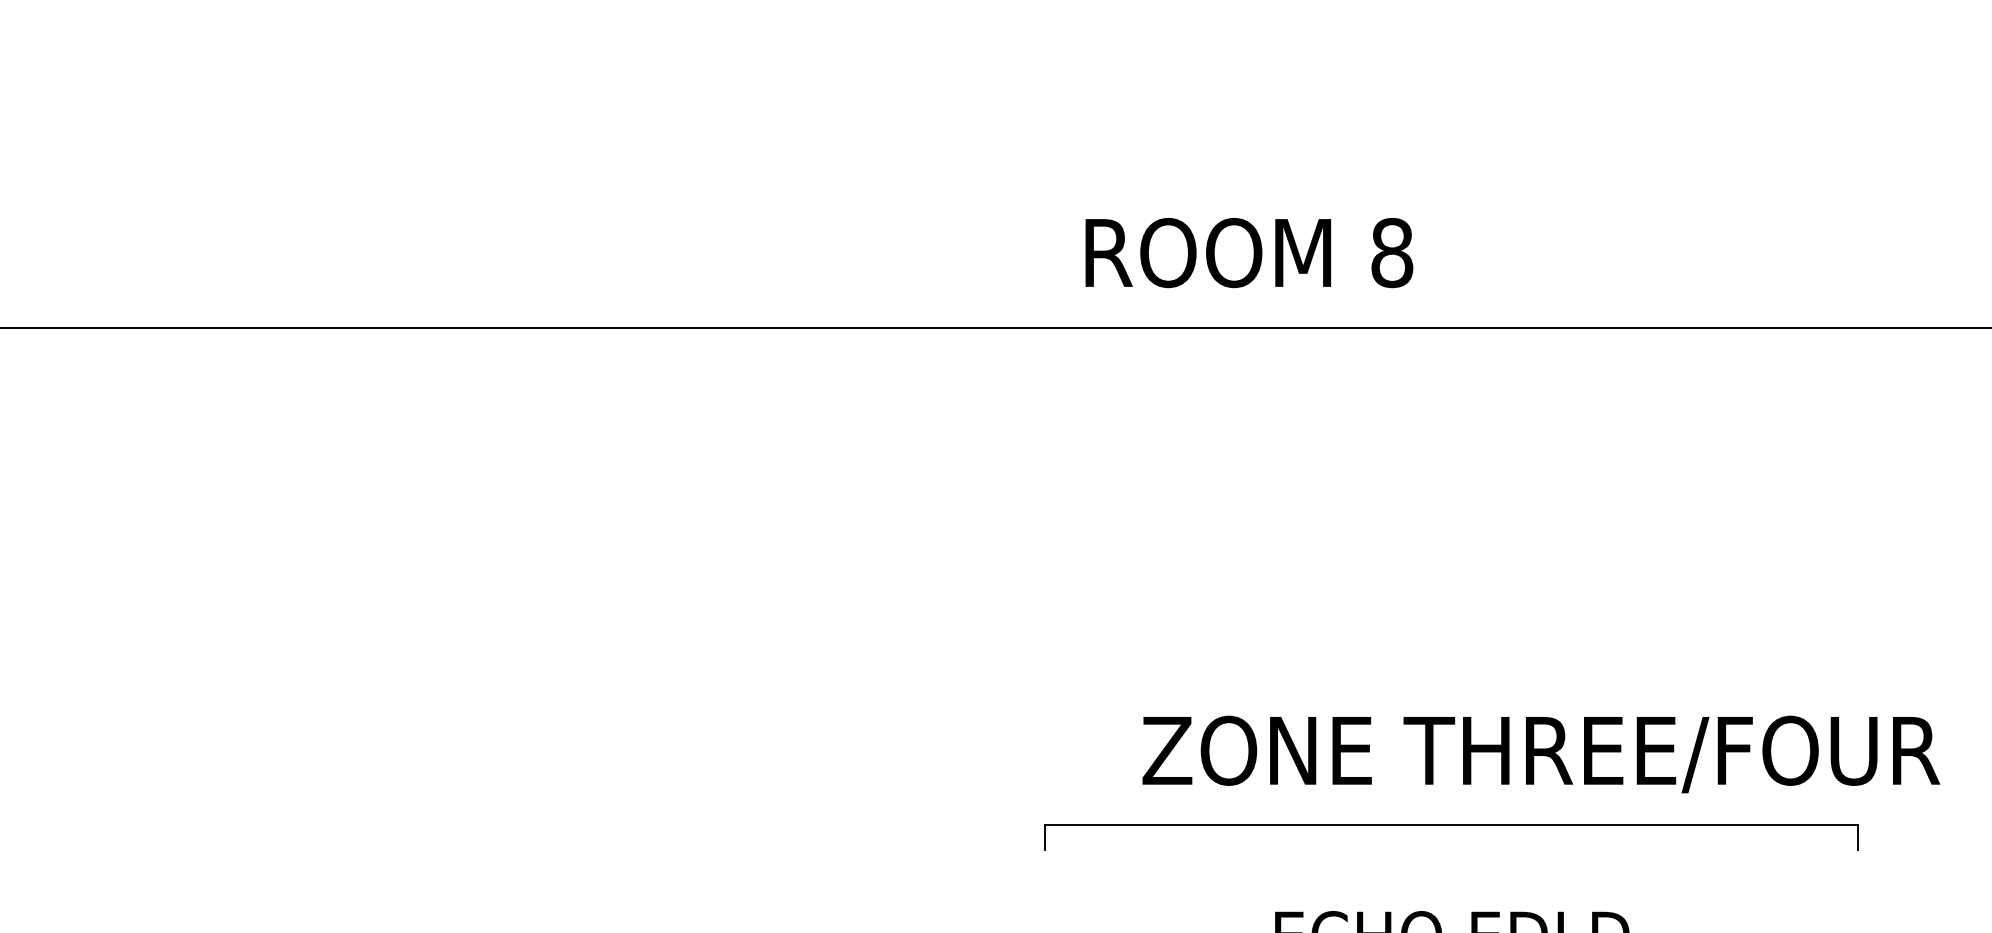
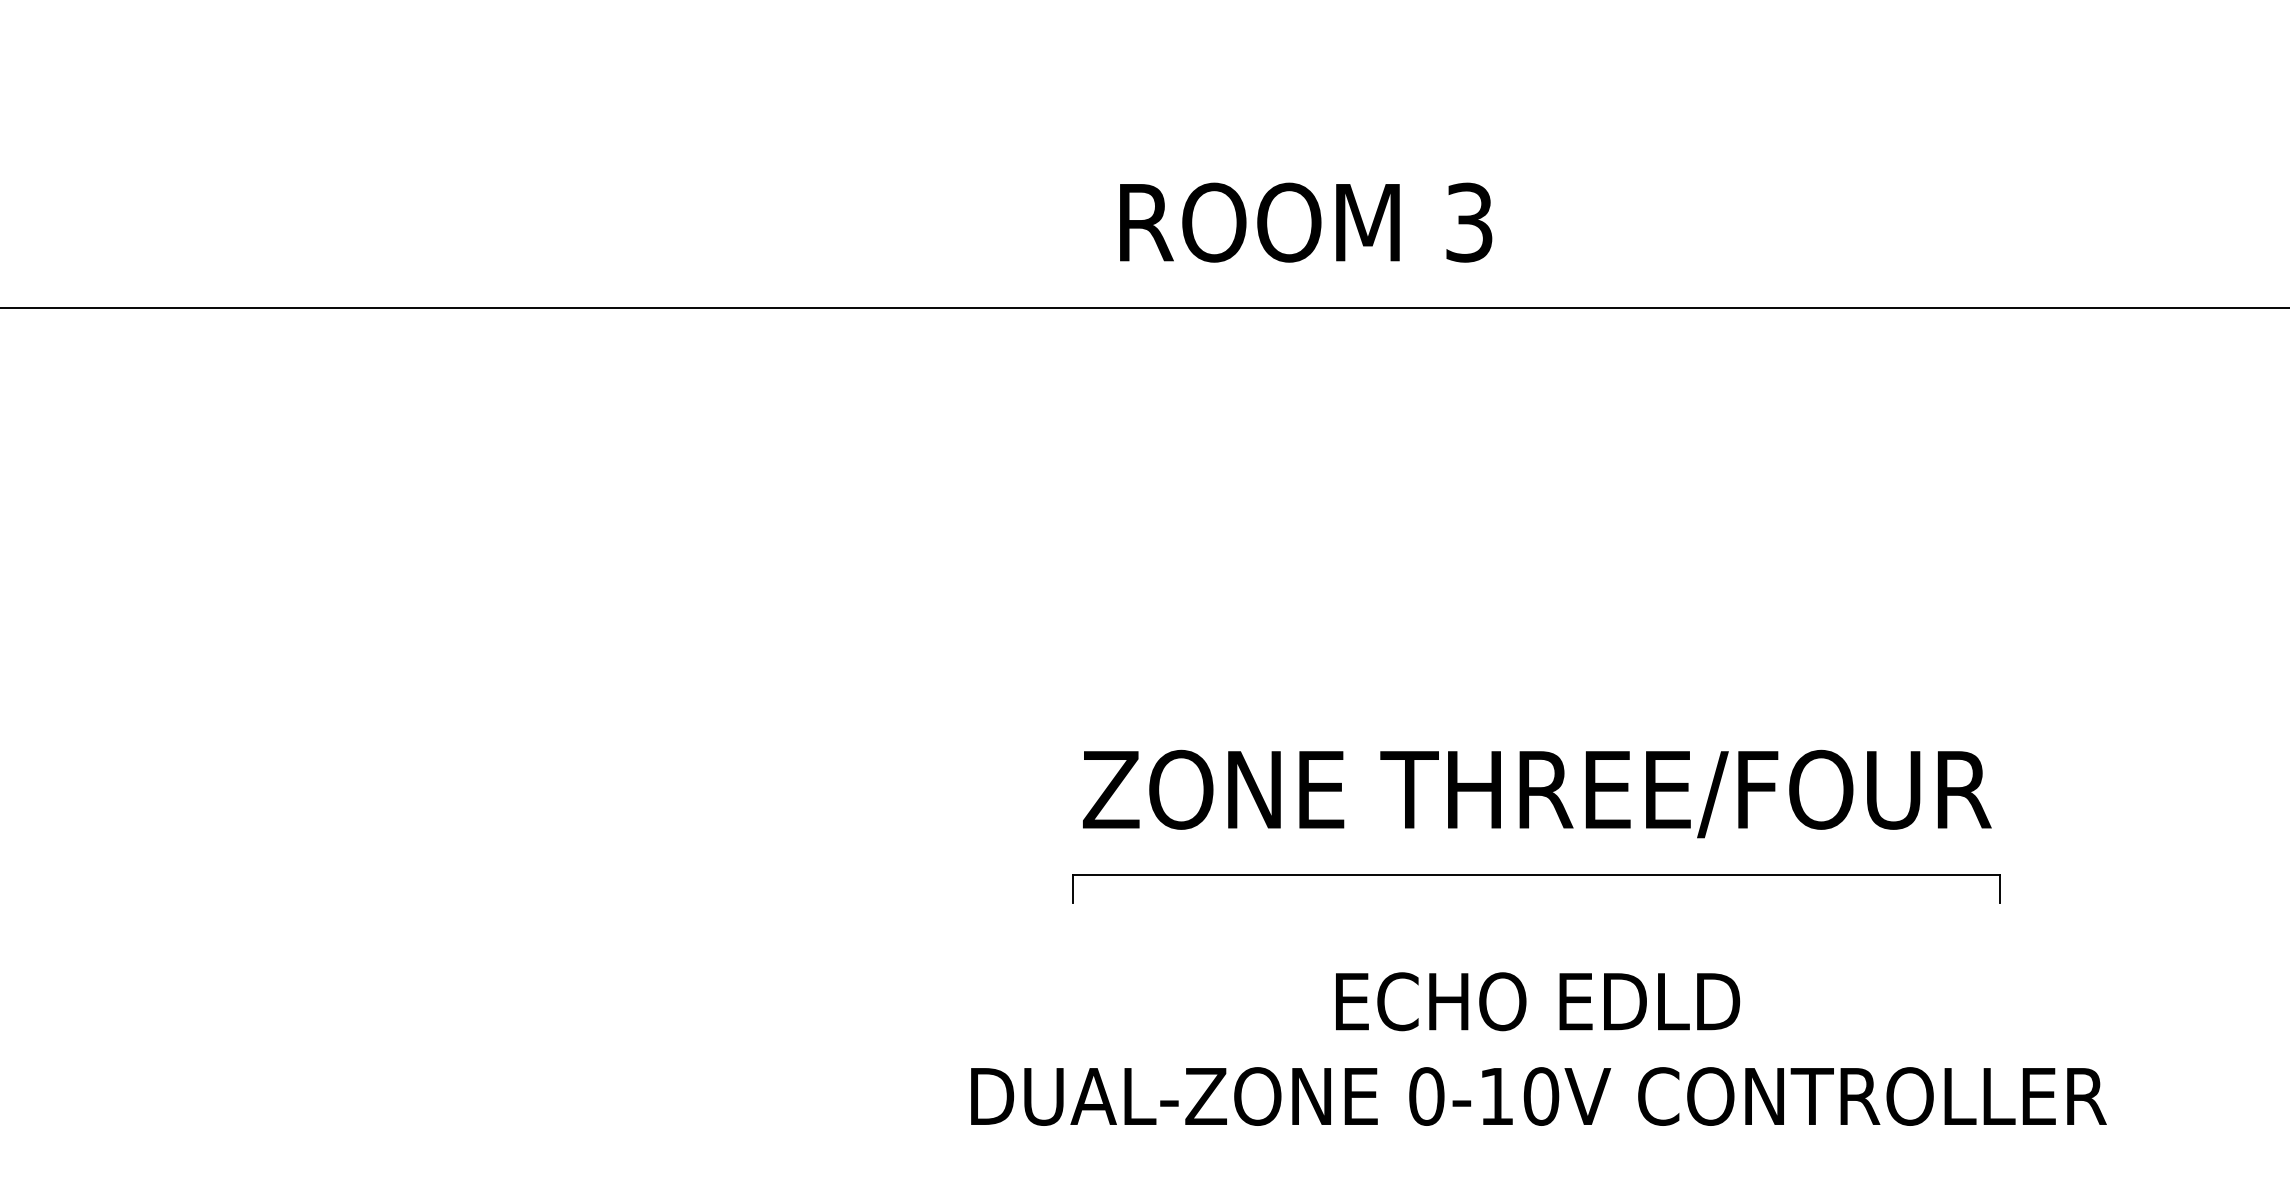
text: (1392, 252) -> (1469, 222), 8 -> 3
text: (1541, 754) -> (1537, 793), moved

